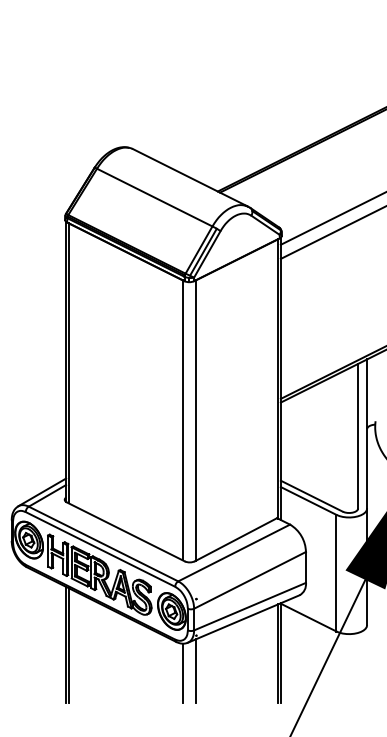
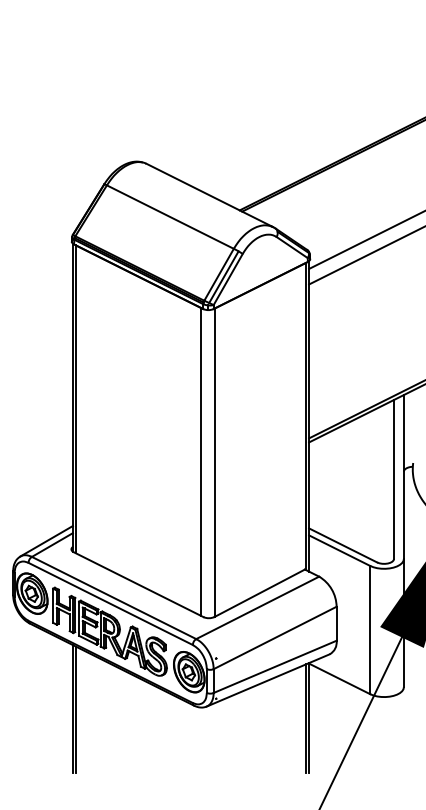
line: (195, 671) -> (215, 738), removed
line: (183, 673) -> (202, 740), removed

